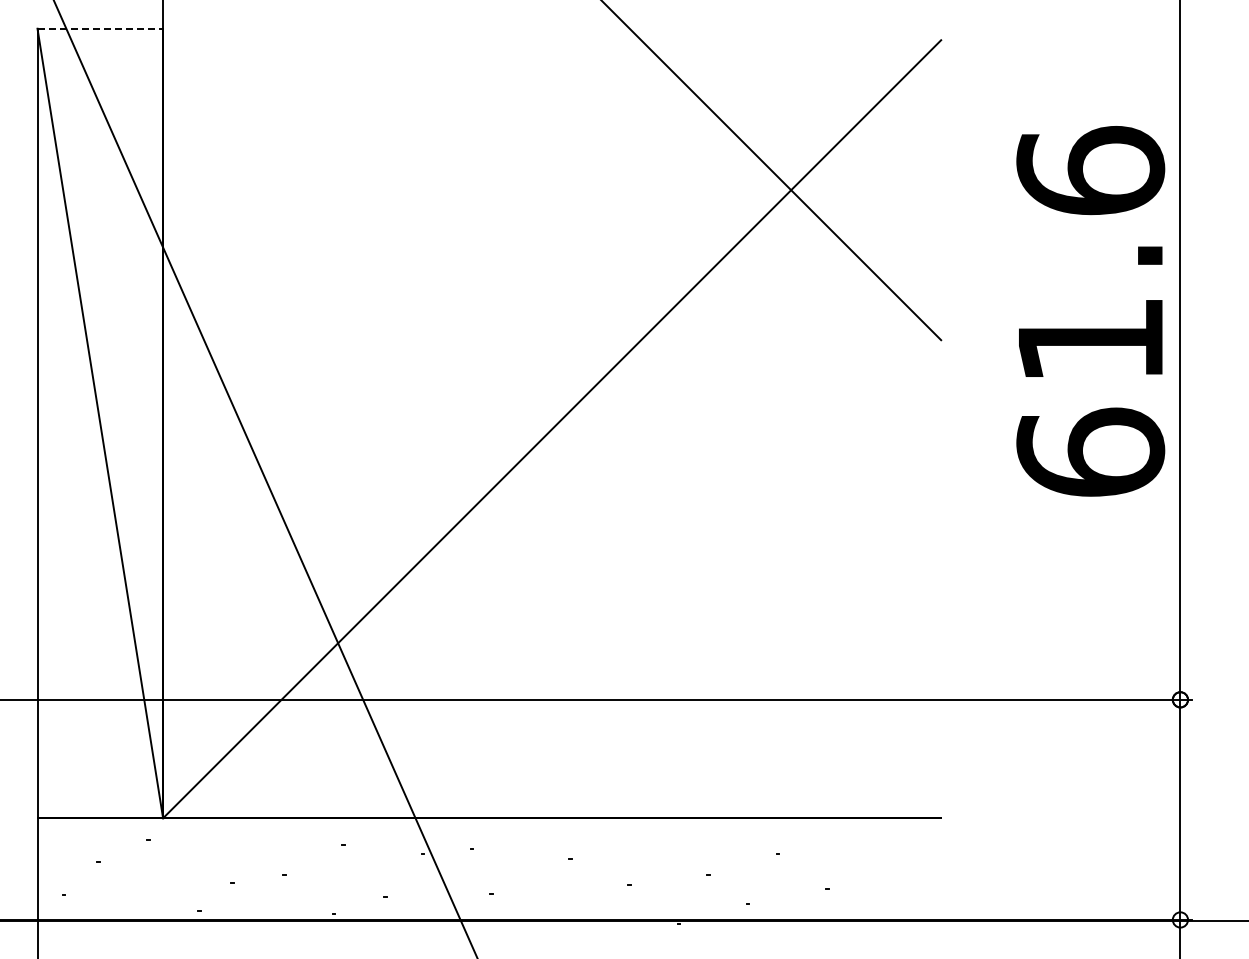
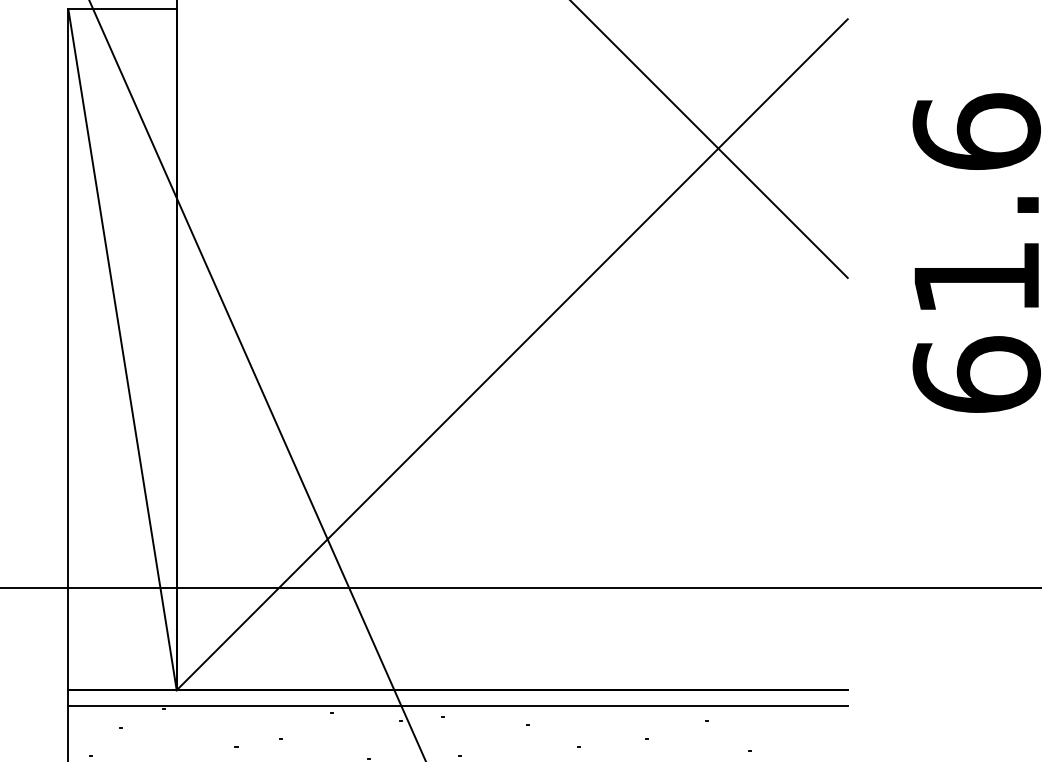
line: (100, 28) -> (122, 9), dashed -> solid
line: (489, 836) -> (458, 706), added

